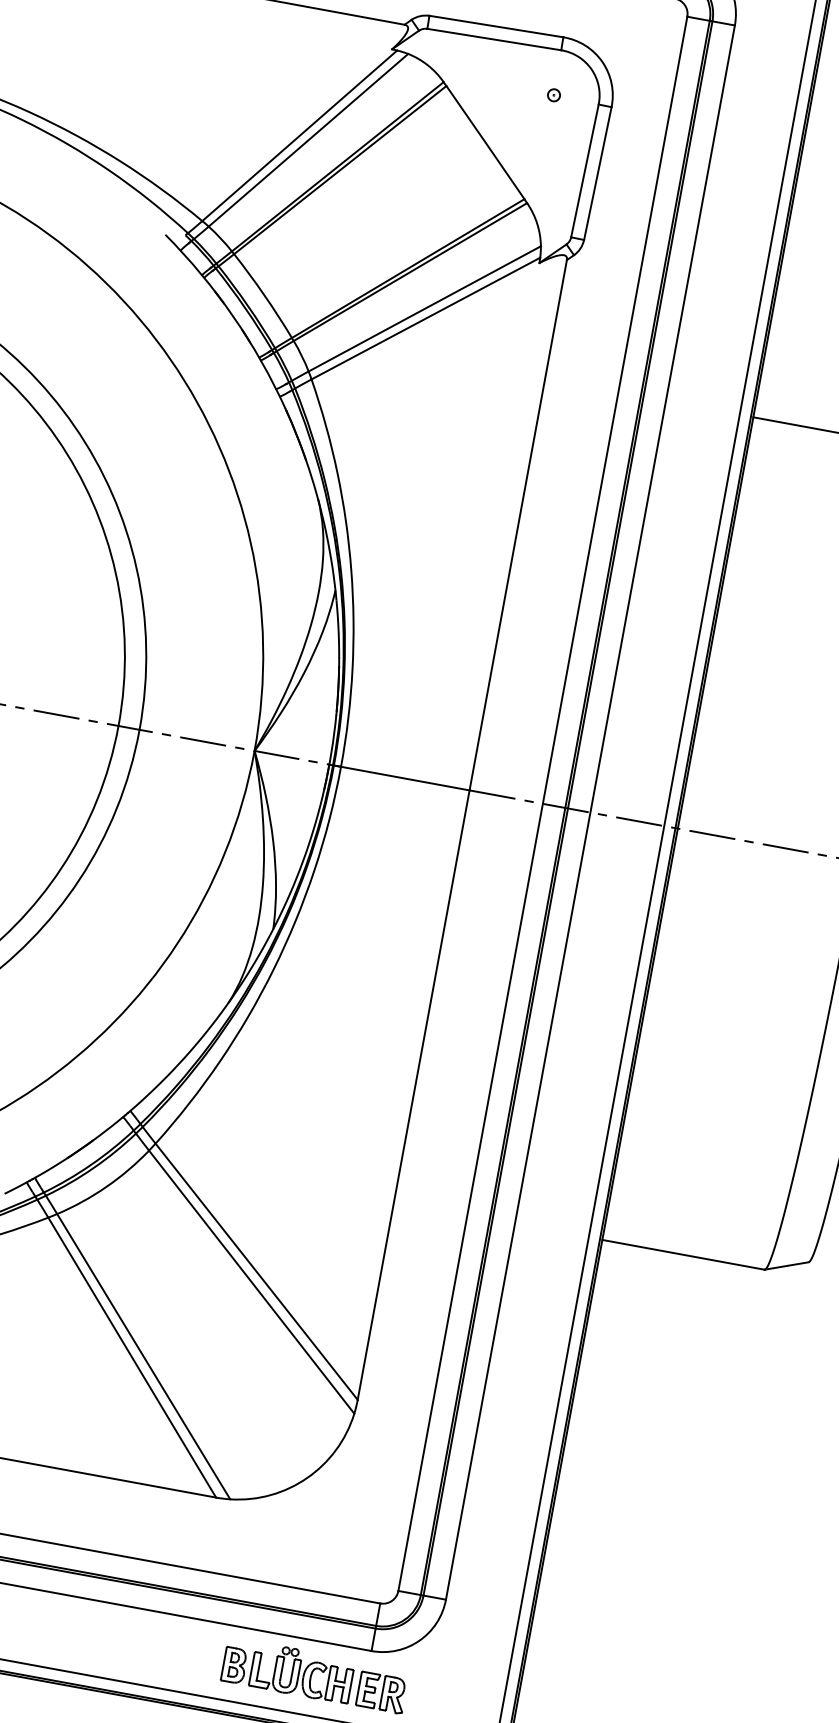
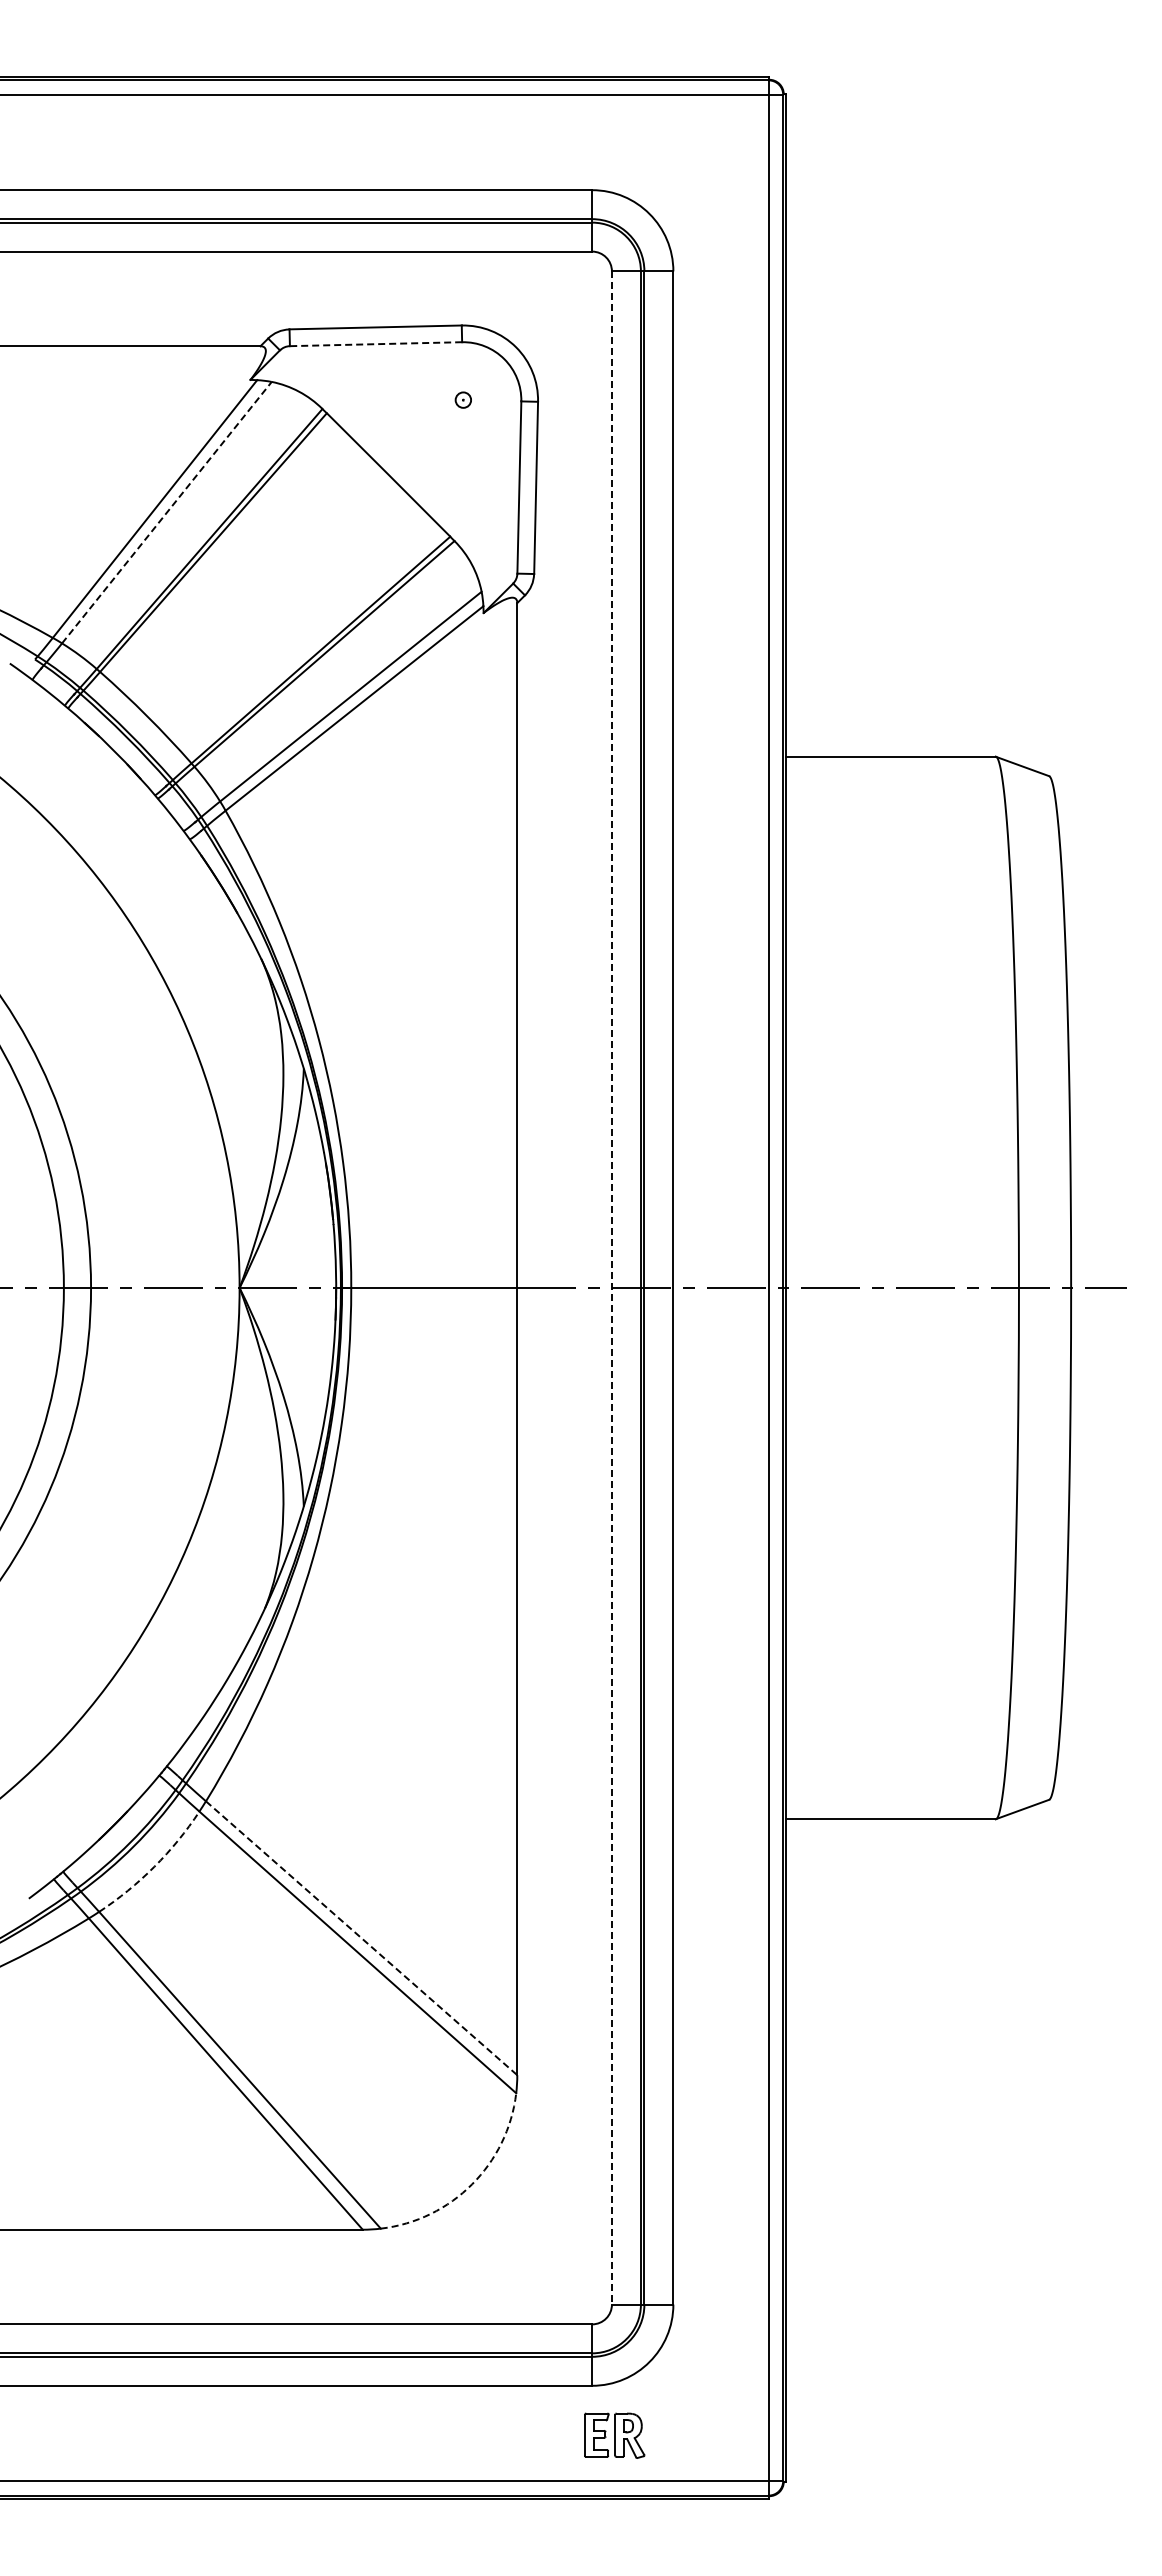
line: (493, 39) -> (375, 344), solid -> dashed
line: (308, 140) -> (166, 512), solid -> dashed
line: (542, 804) -> (611, 1288), solid -> dashed
arc: (106, 1186) -> (154, 1866), solid -> dashed
line: (257, 1272) -> (362, 1938), solid -> dashed
arc: (307, 1478) -> (472, 2184), solid -> dashed
part: (288, 1669) -> (492, 2428), removed

